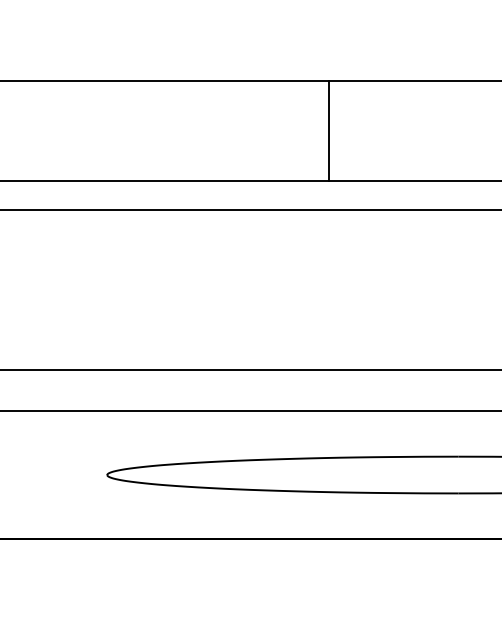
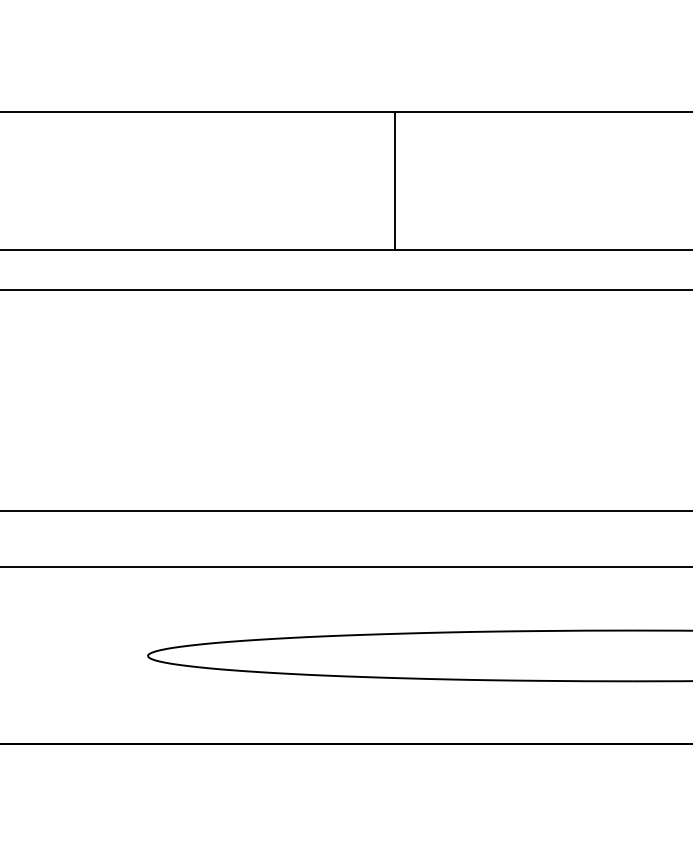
line: (328, 130) -> (394, 180), moved

